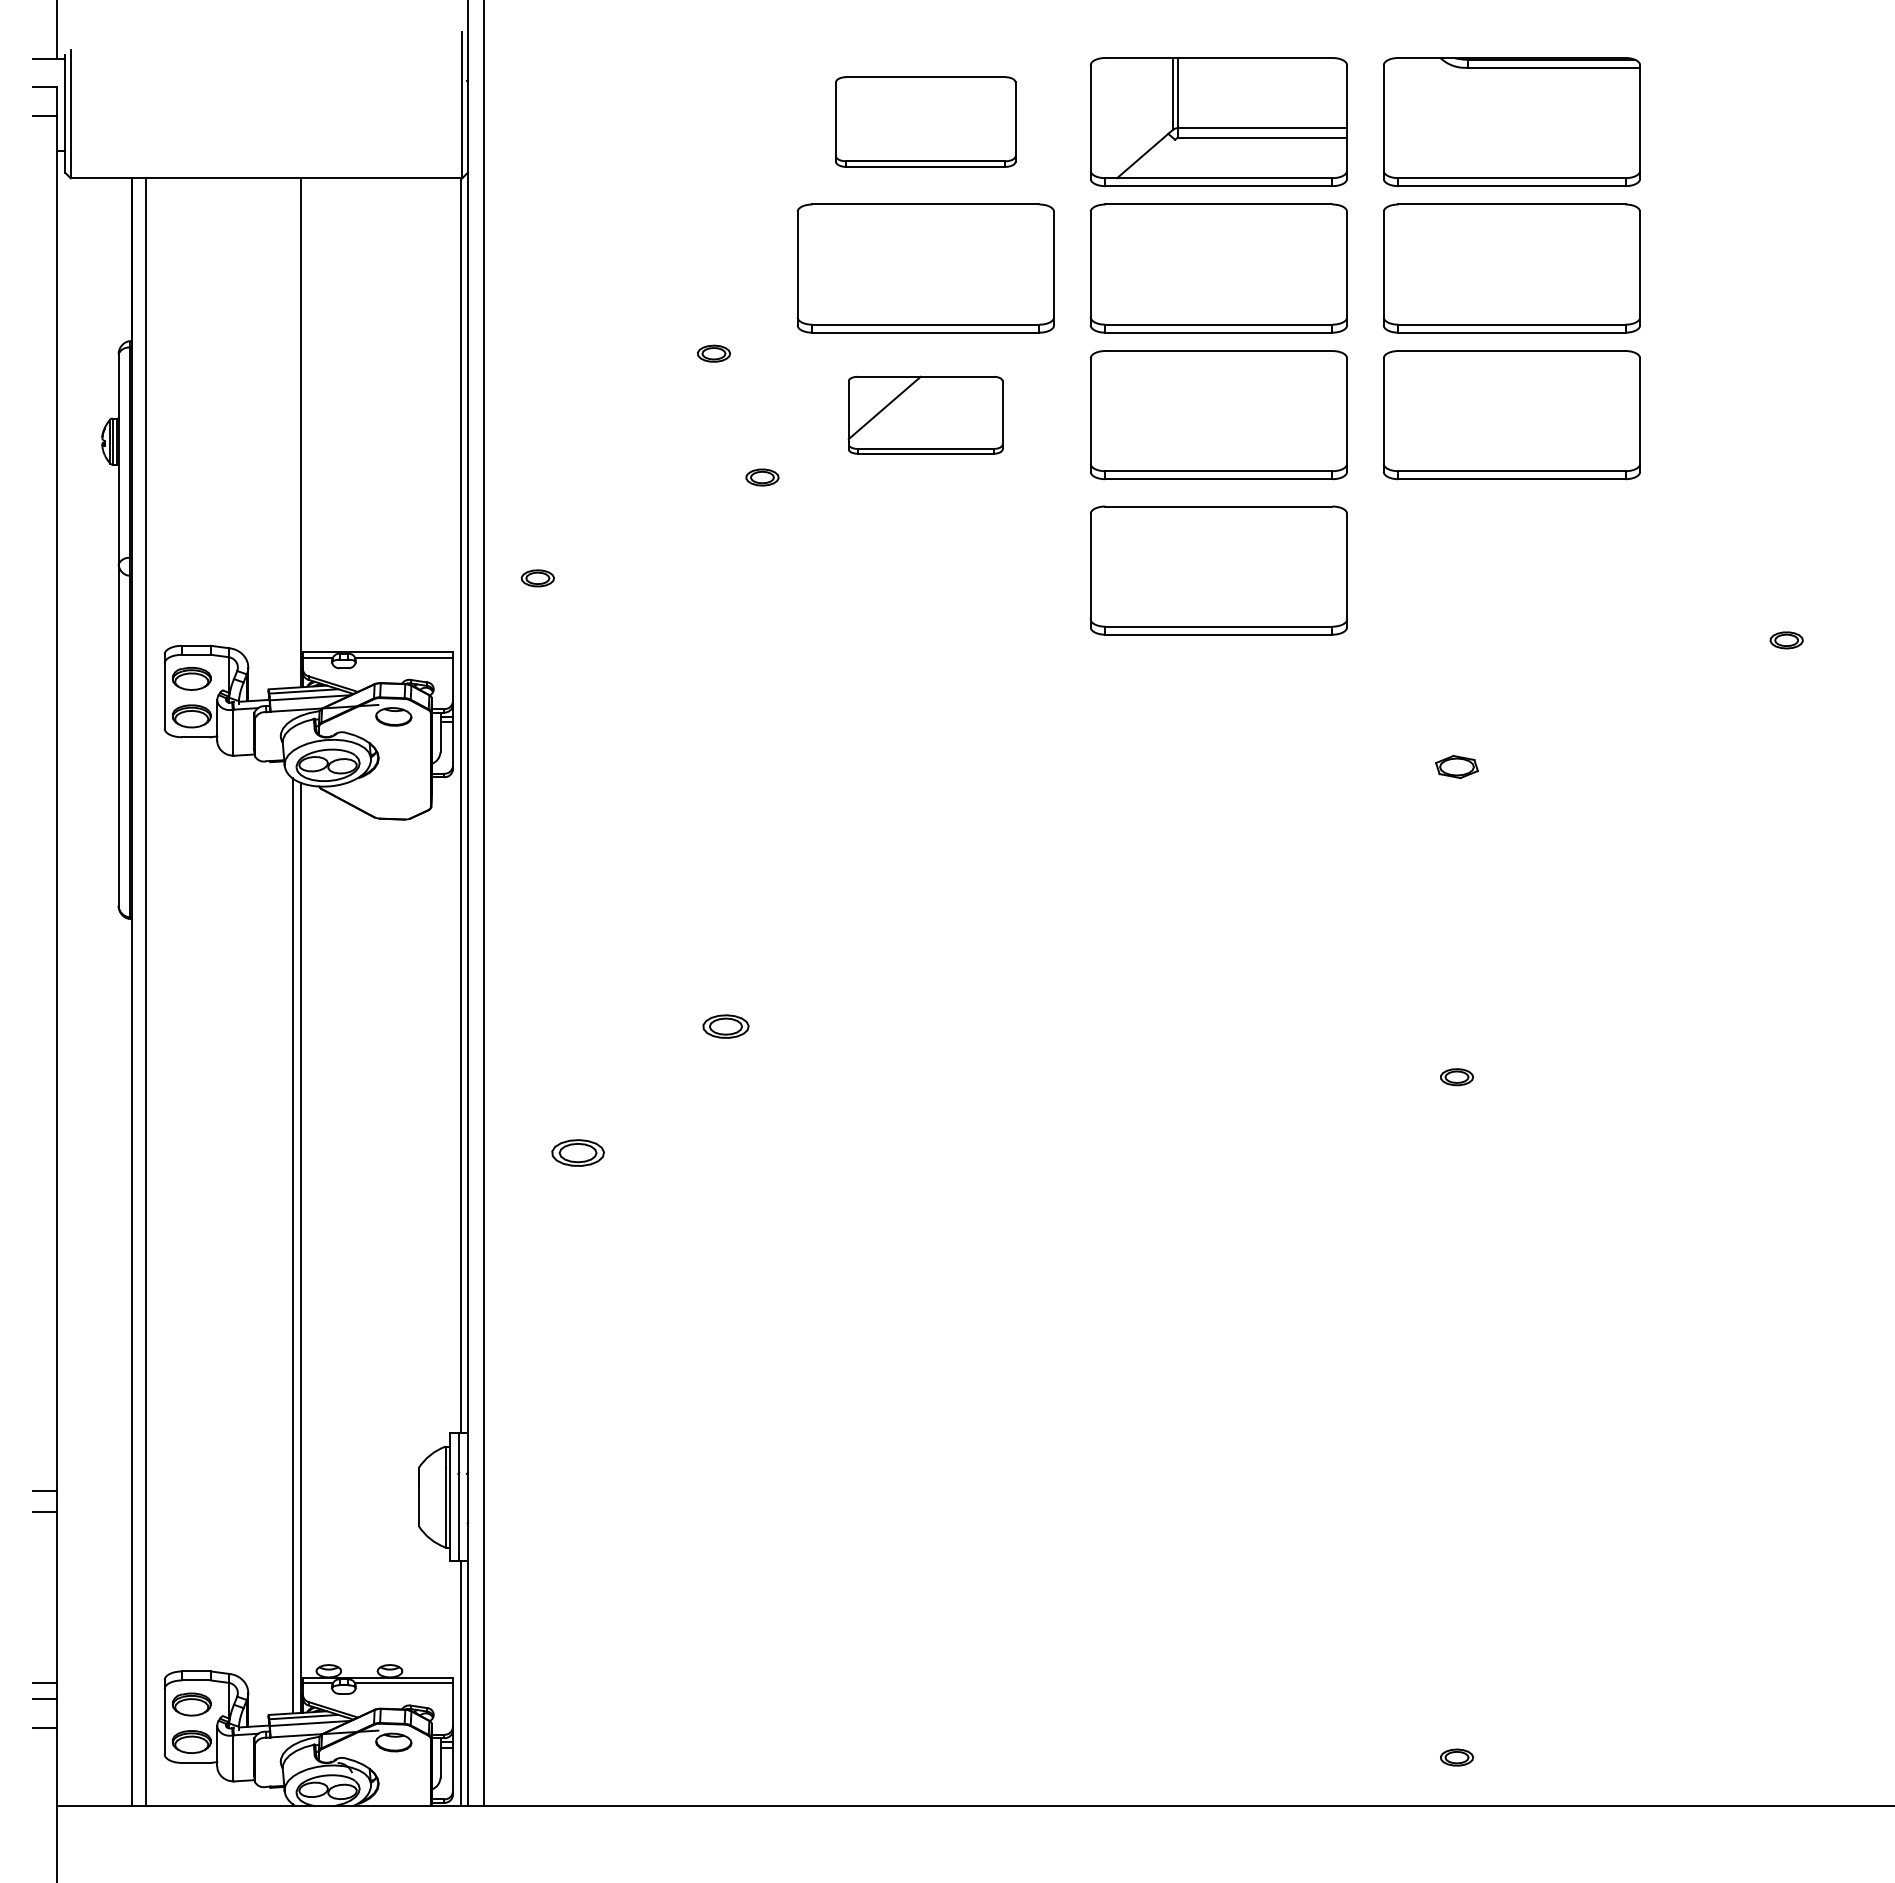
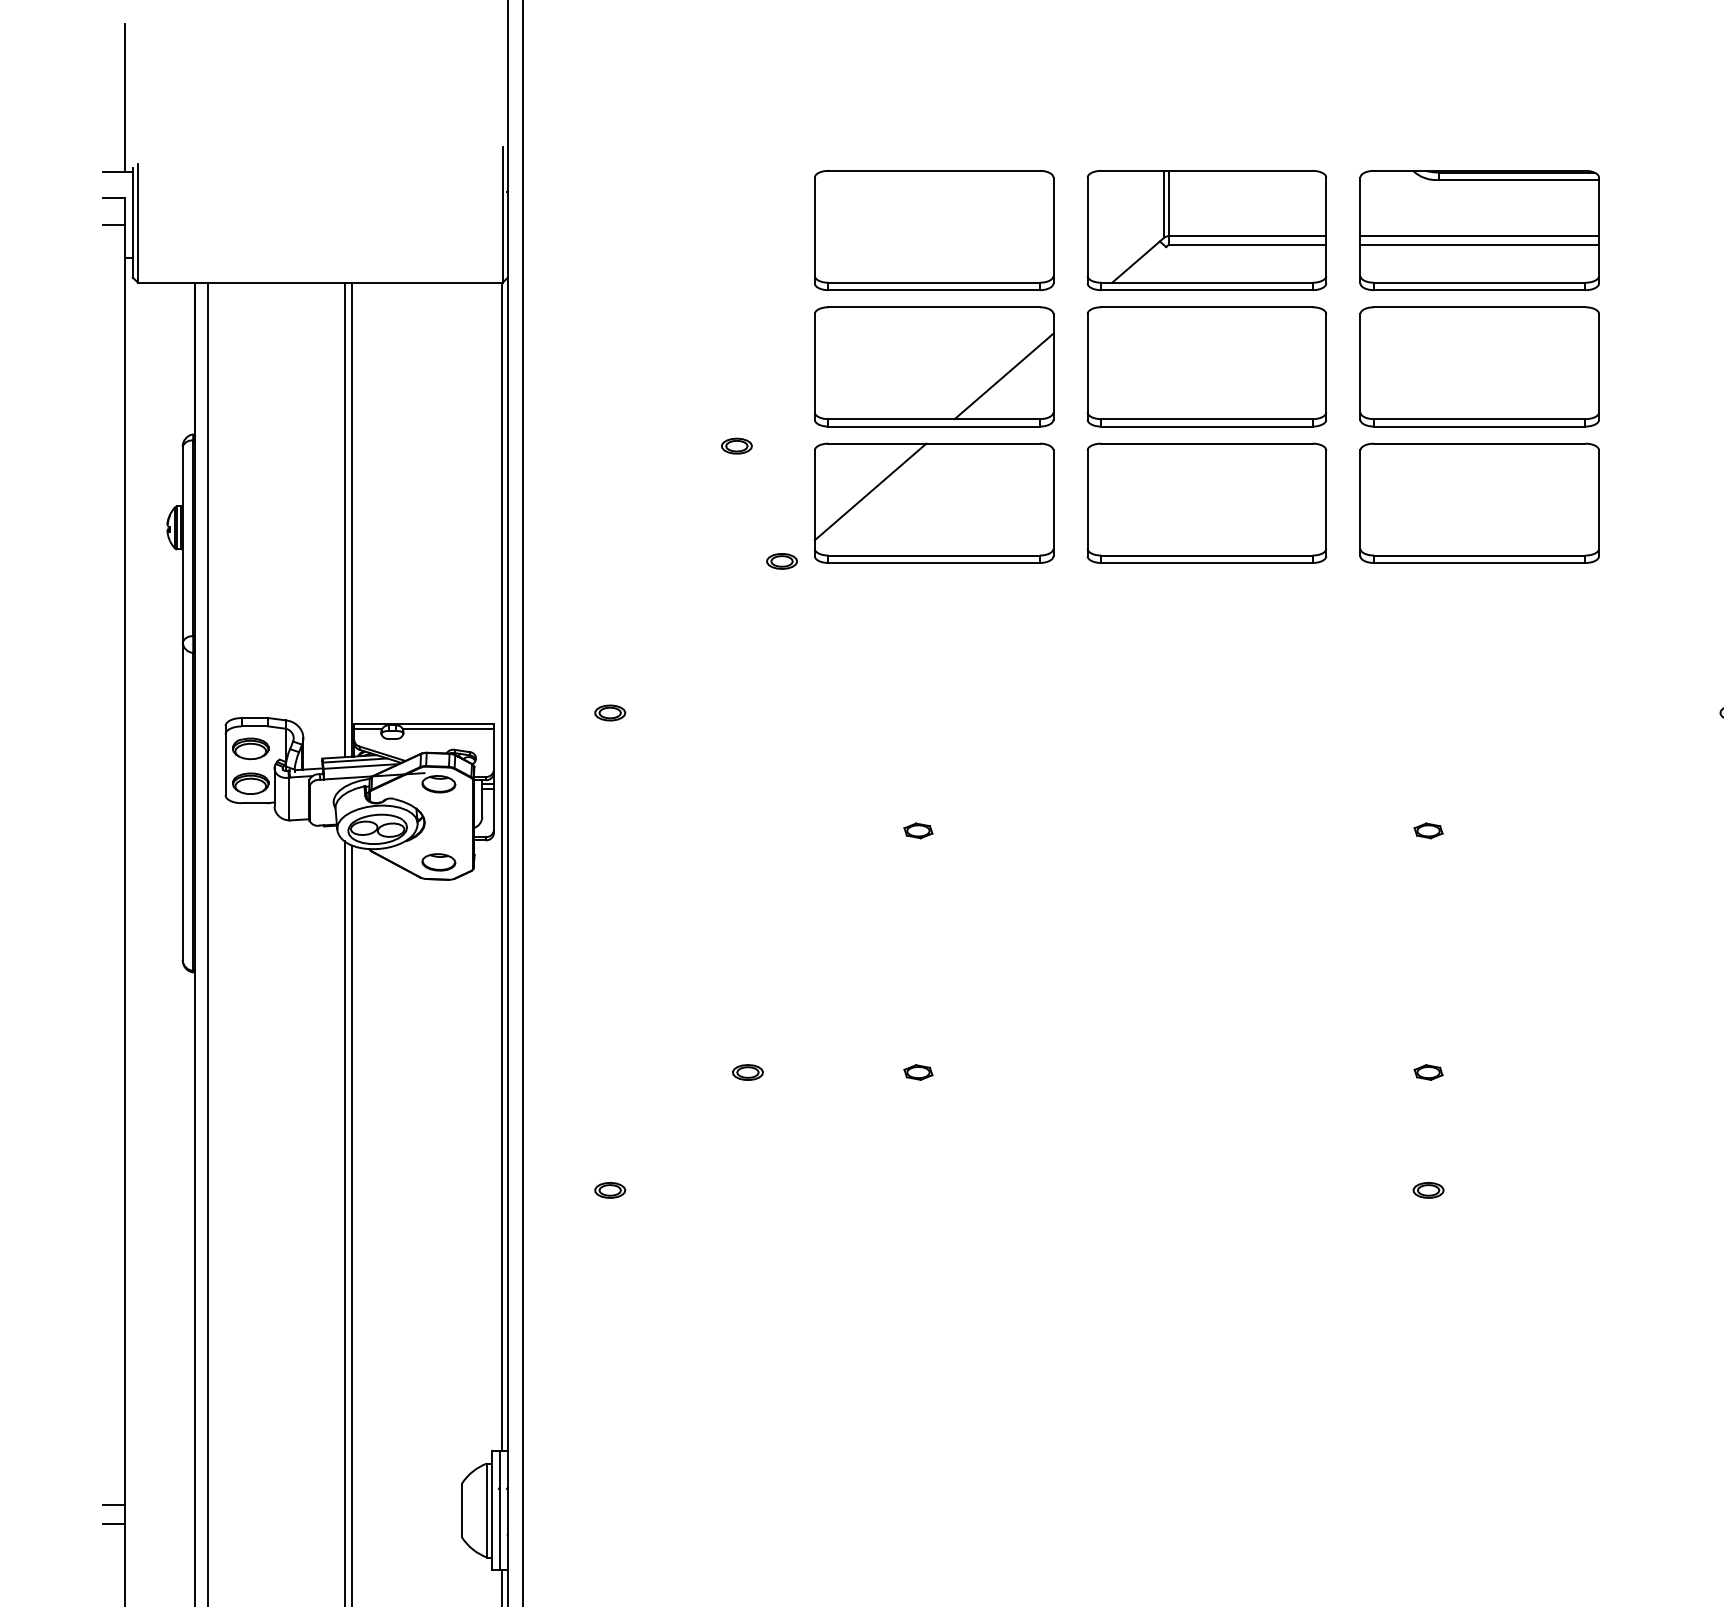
part: (925, 121) -> (933, 229), size x1.43
line: (1511, 128) -> (1479, 236), added
line: (1511, 137) -> (1479, 244), added
line: (1000, 278) -> (1003, 376), added
part: (925, 415) -> (933, 503), size x1.67
line: (292, 432) -> (344, 519), added
part: (1218, 570) -> (1206, 647), removed
part: (537, 578) -> (609, 713), moved
part: (908, 766) -> (917, 830), added
part: (1456, 766) -> (1428, 830), size x0.71
part: (393, 800) -> (438, 862), added
part: (725, 1026) -> (747, 1072), size x0.71
part: (908, 1026) -> (917, 1072), added
part: (1456, 1026) -> (1428, 1072), added
part: (1457, 1077) -> (1429, 1190), moved
part: (577, 1153) -> (609, 1190), size x0.62

